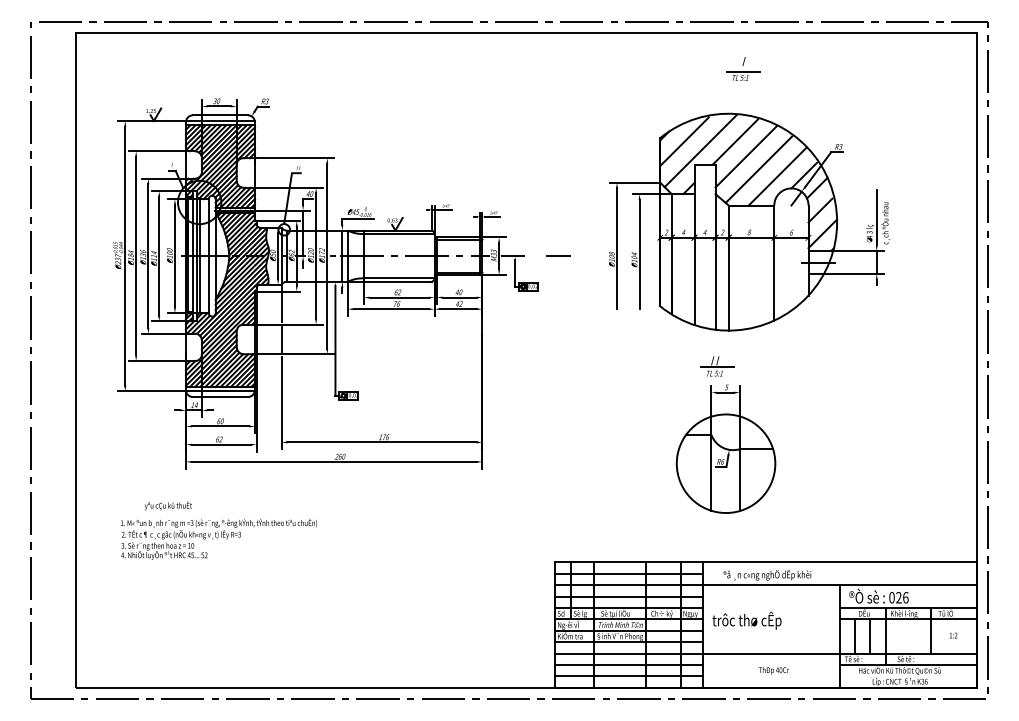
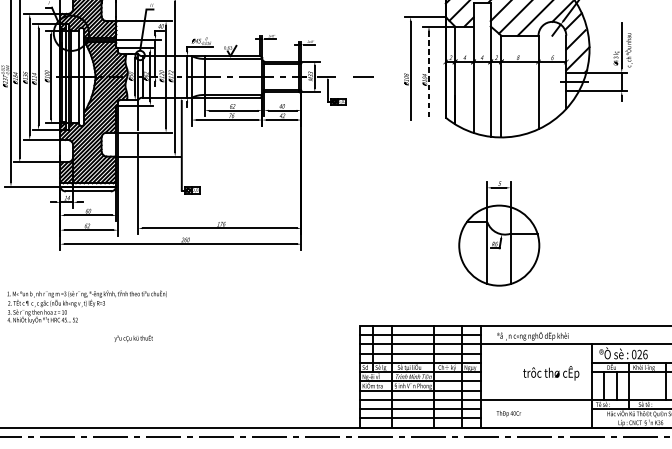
line: (639, 254) -> (428, 75), solid -> dashed
part: (717, 366) -> (492, 166), removed
text: (167, 505) -> (133, 338), moved
text: (746, 620) -> (550, 373), moved
text: (773, 670) -> (508, 413), moved

